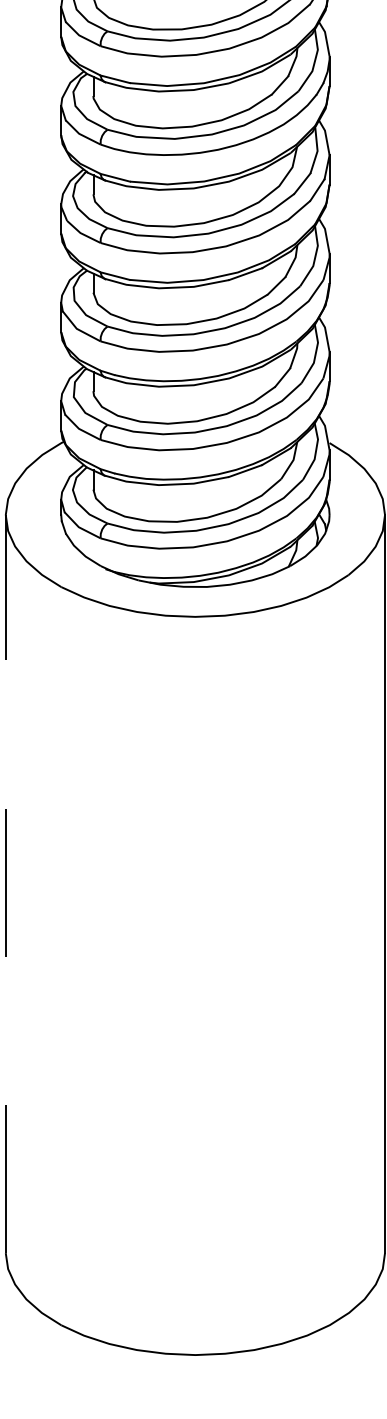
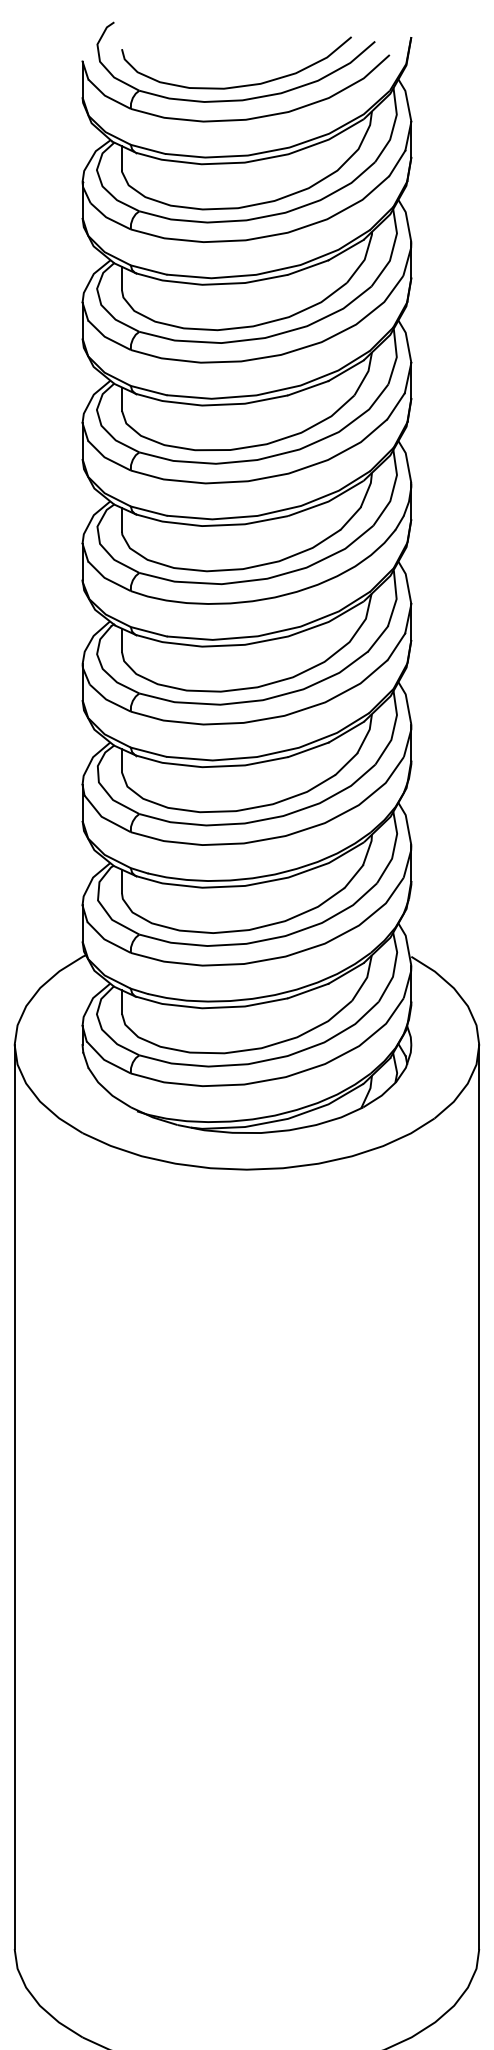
line: (5, 883) -> (14, 1496), dashed -> solid

